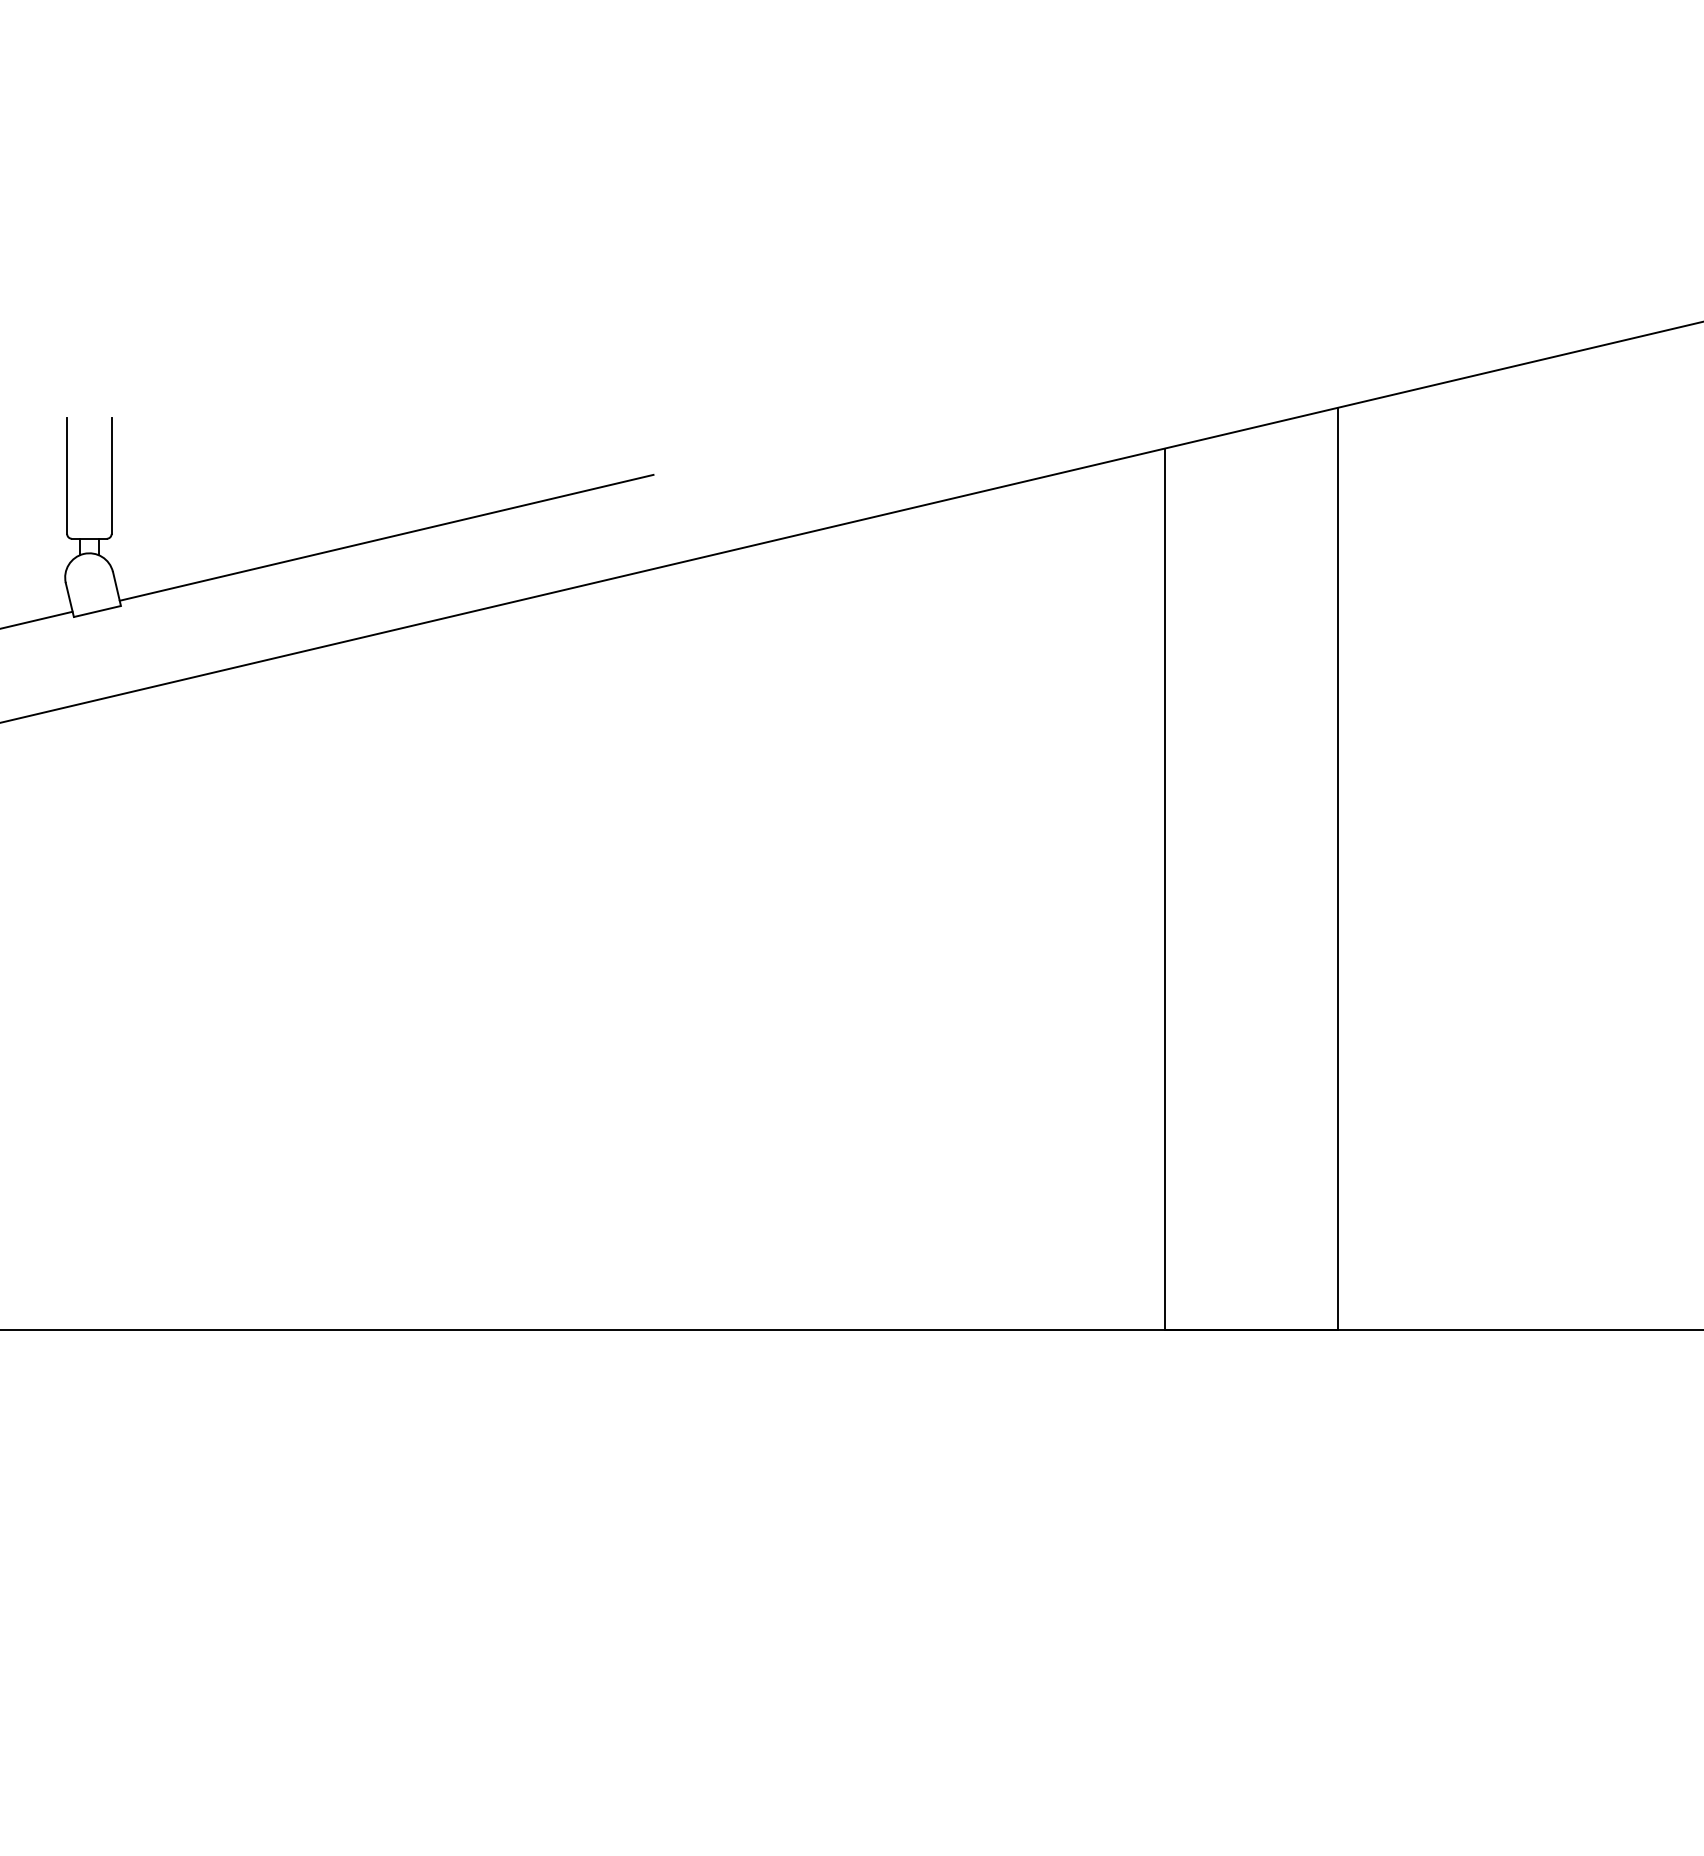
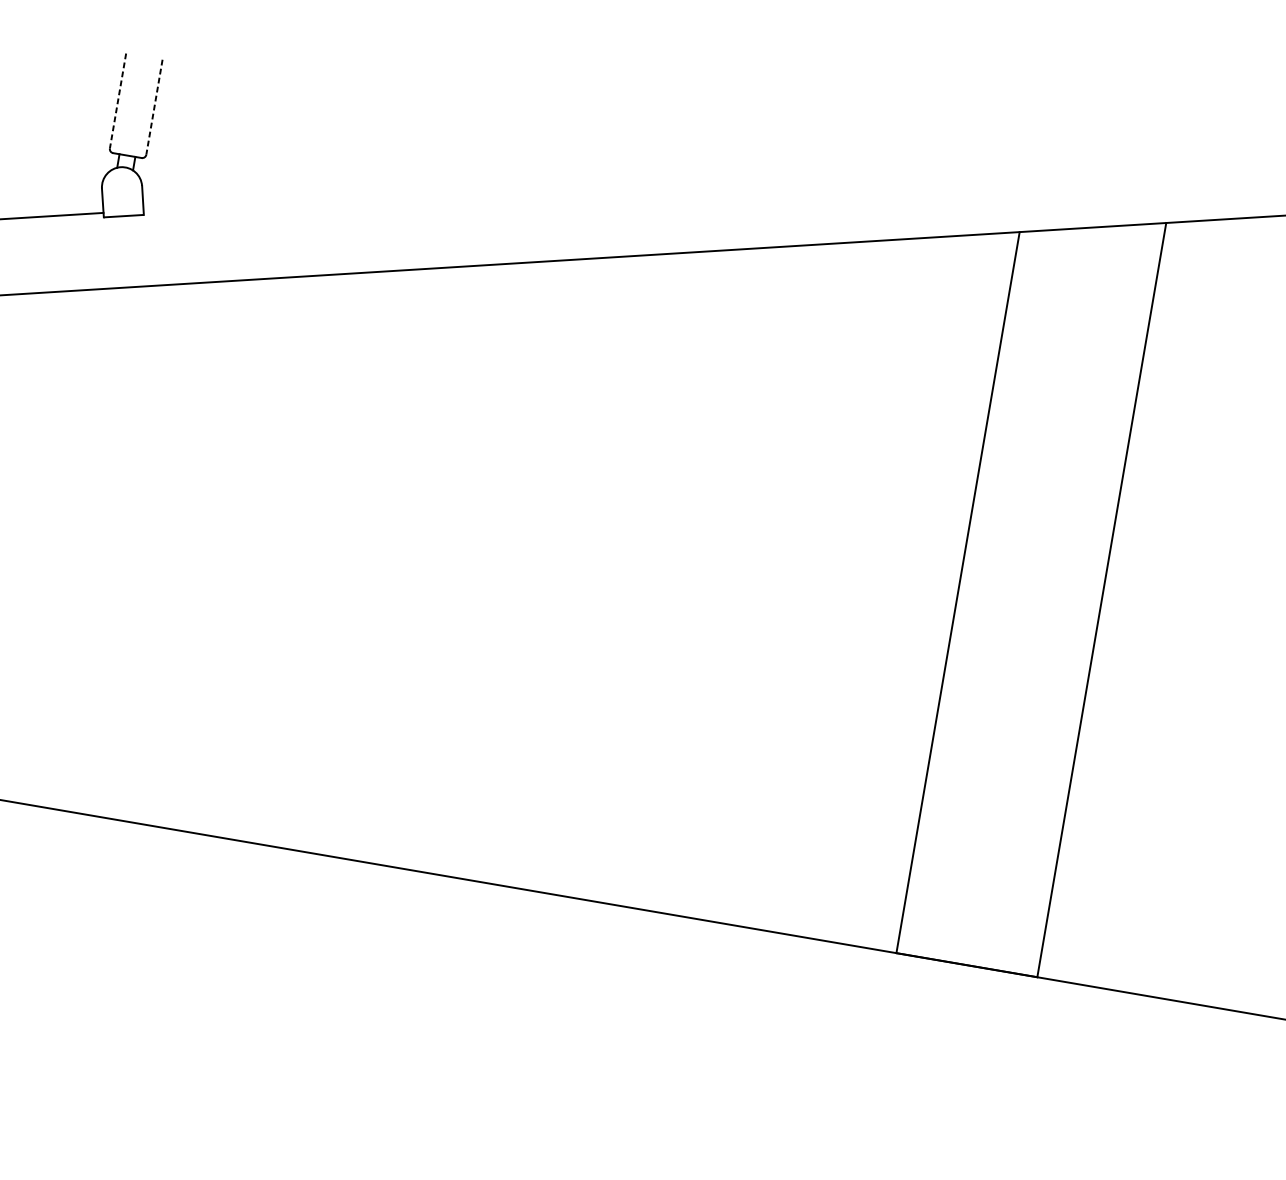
line: (67, 476) -> (118, 101), solid -> dashed
line: (111, 476) -> (154, 107), solid -> dashed
line: (386, 537) -> (370, 196), removed

